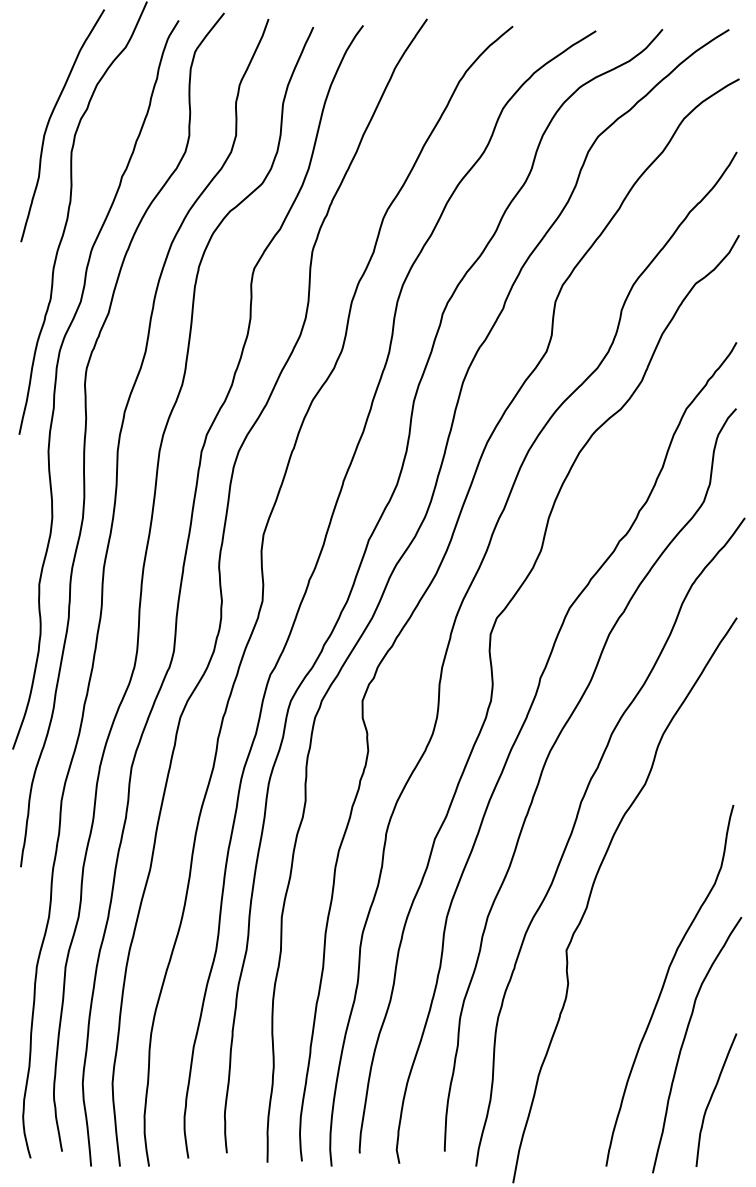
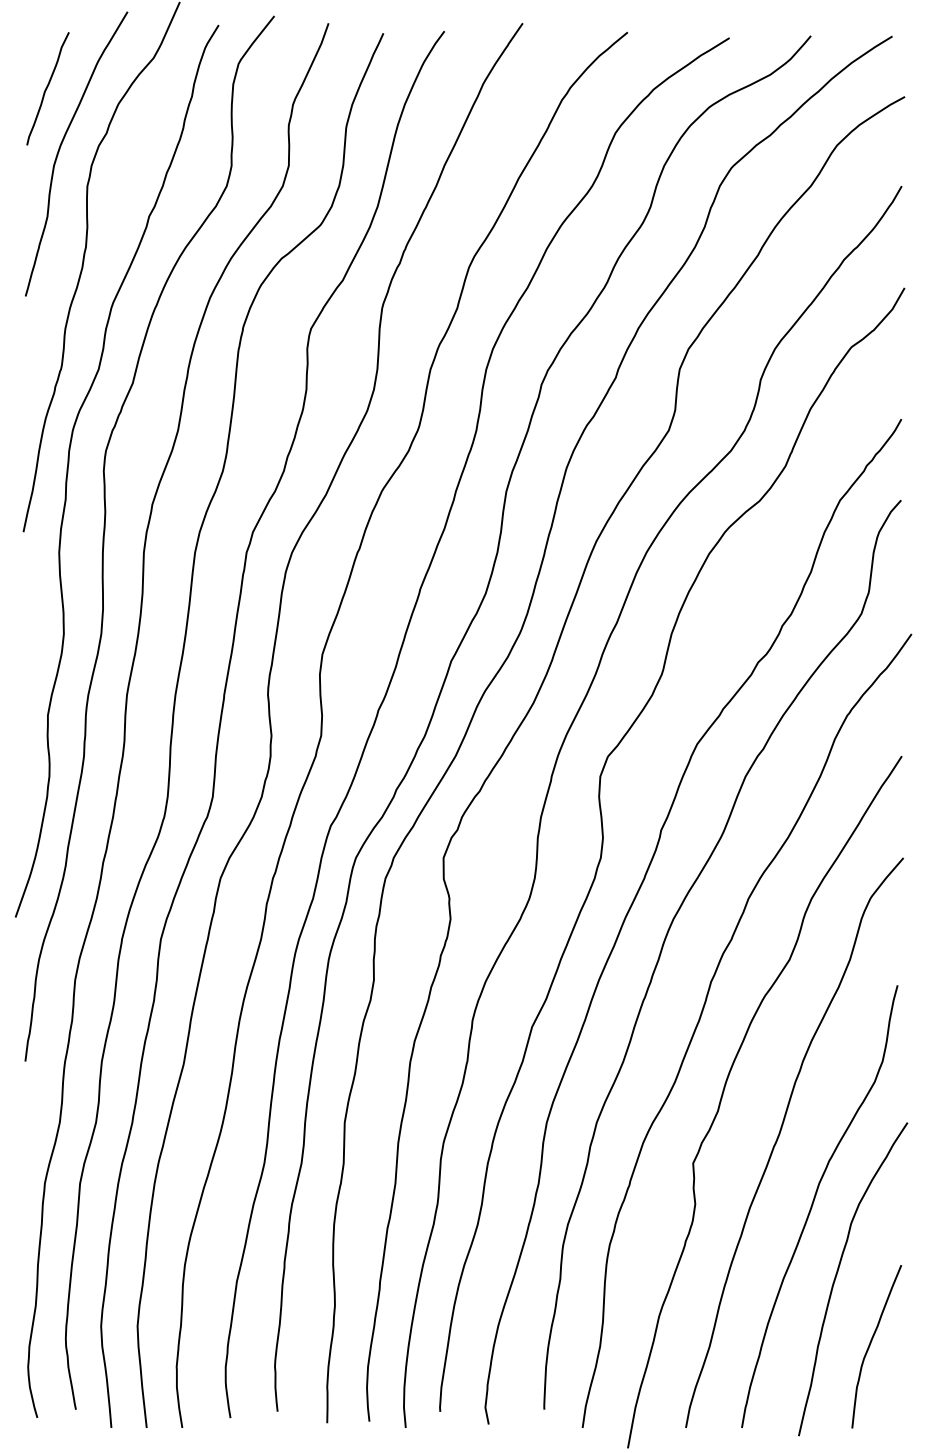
curve: (39, 71) -> (48, 87), added
curve: (637, 928) -> (780, 1136), added

